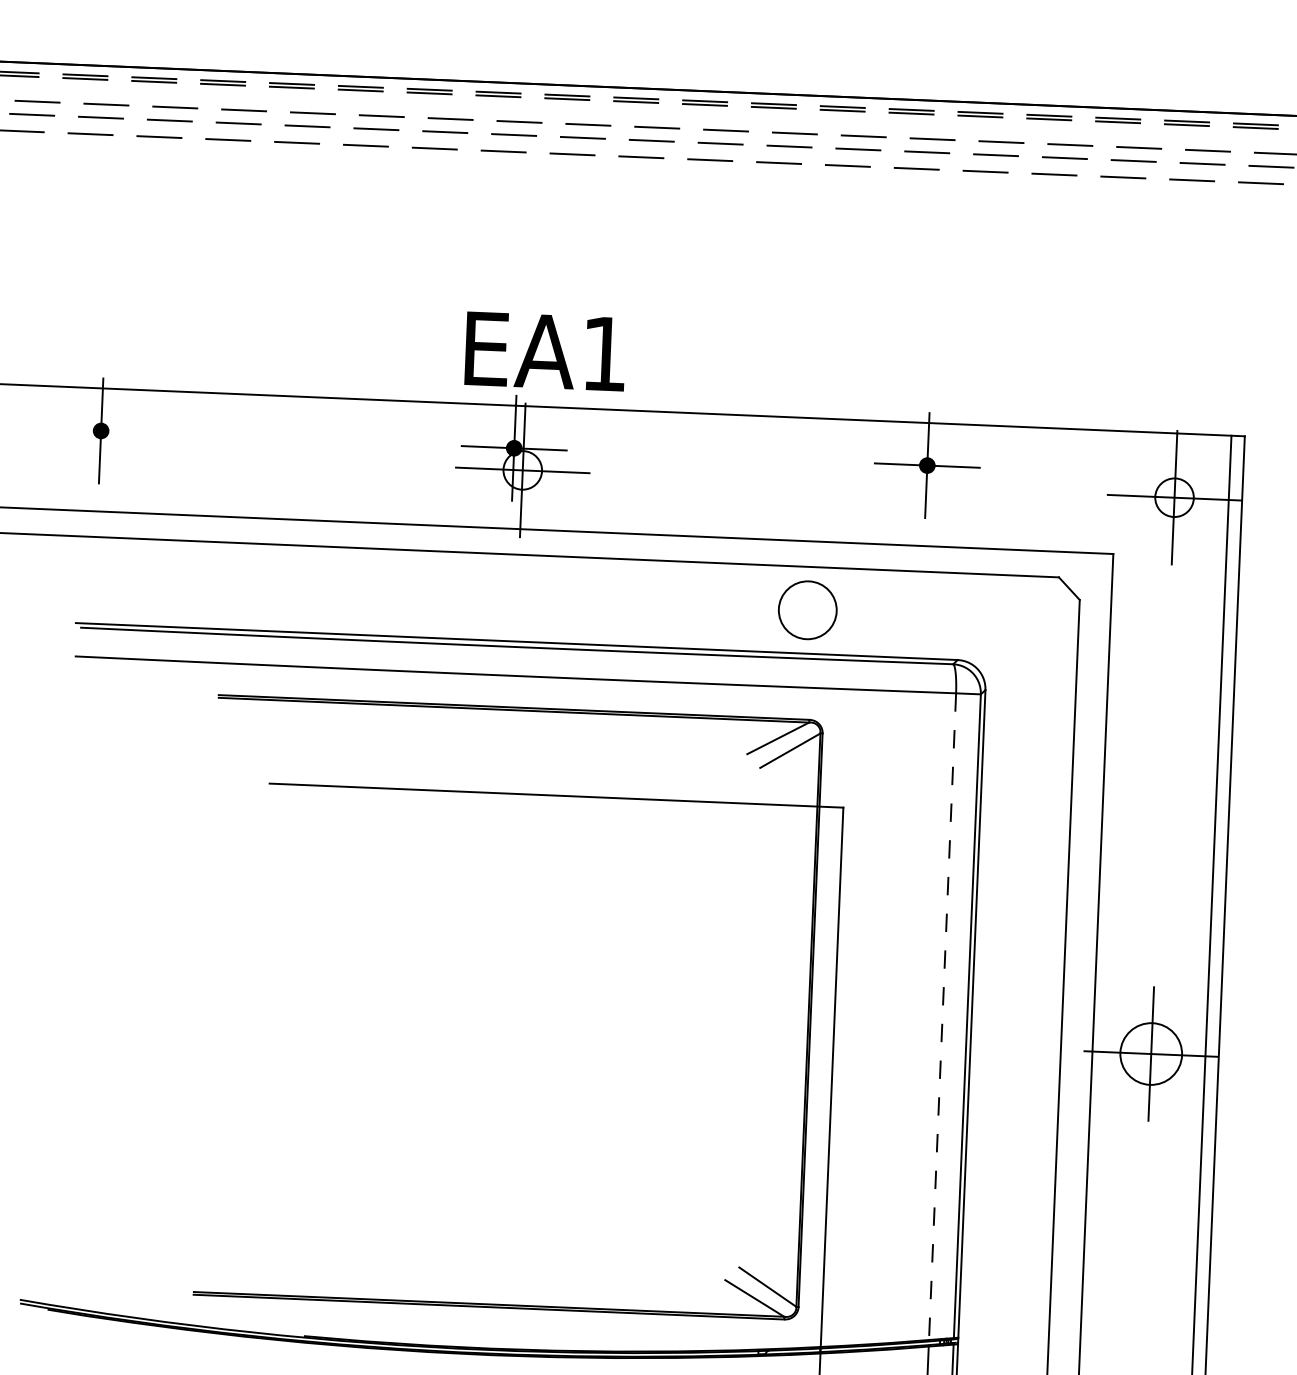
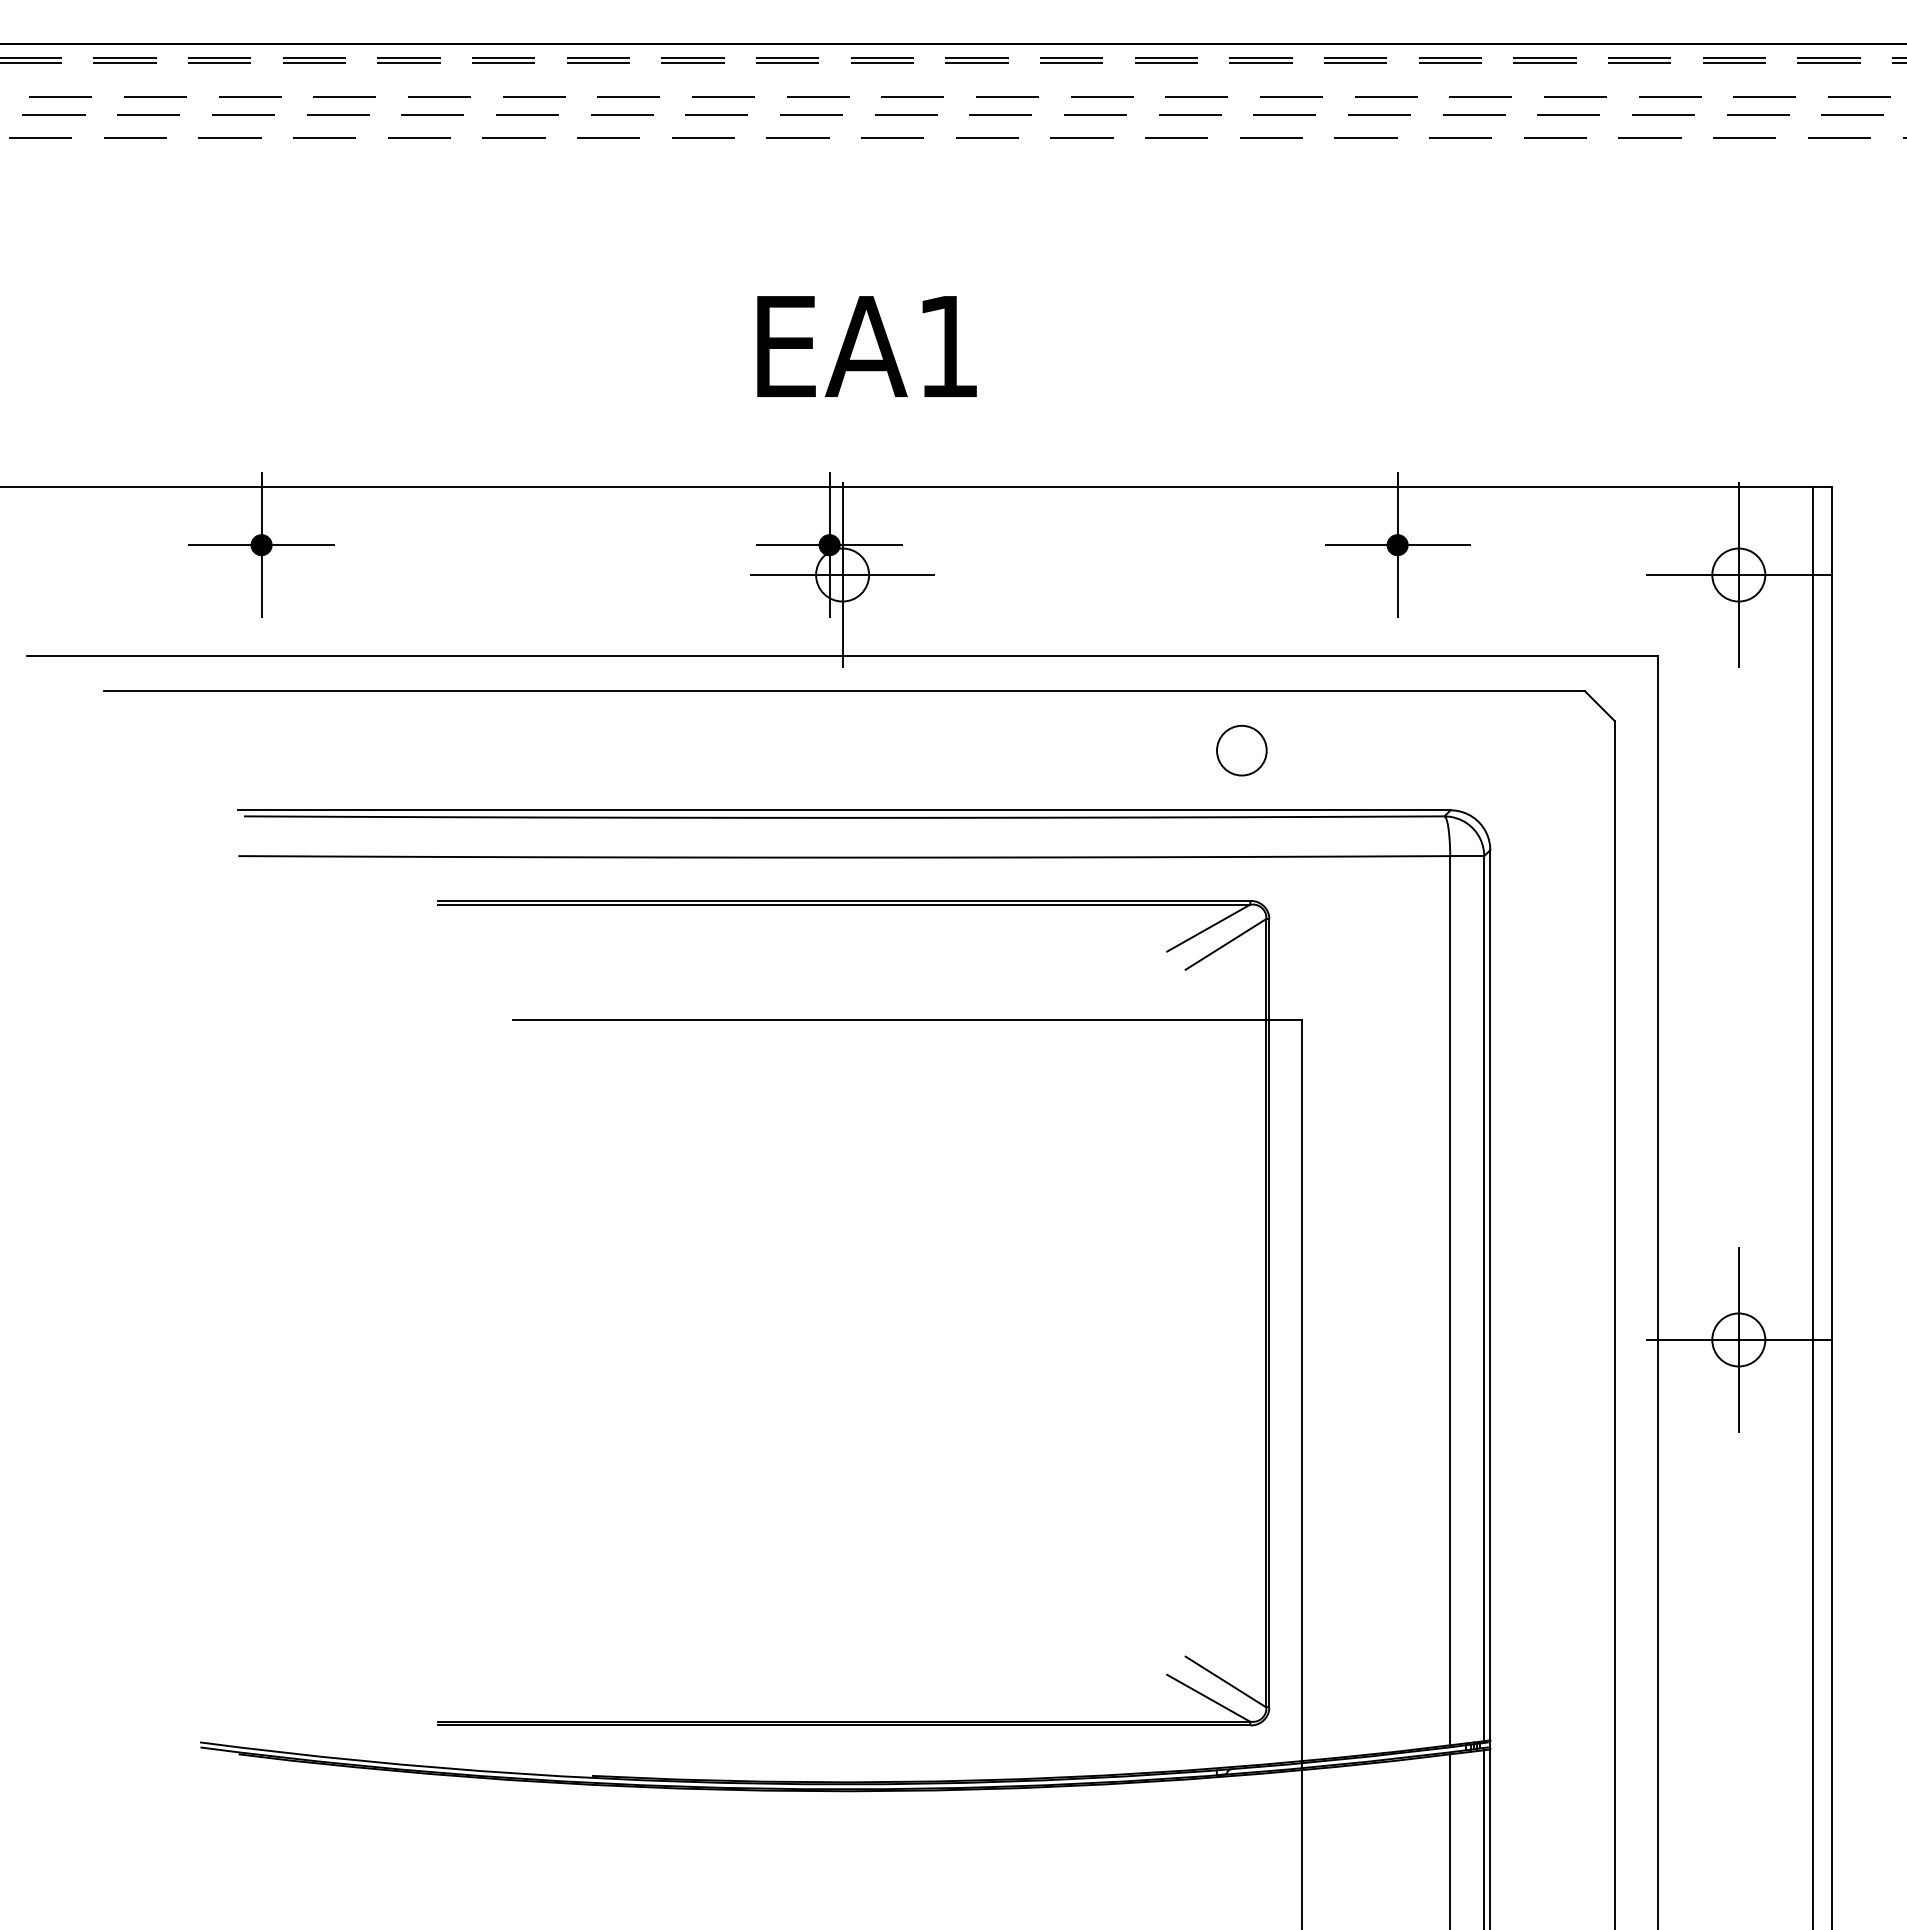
text: (545, 351) -> (866, 346), moved
line: (101, 431) -> (261, 545), added
circle: (807, 610) -> (1241, 750), size x0.62
line: (942, 1016) -> (1450, 1300), dashed -> solid
circle: (1151, 1053) -> (1738, 1339), size x0.62

